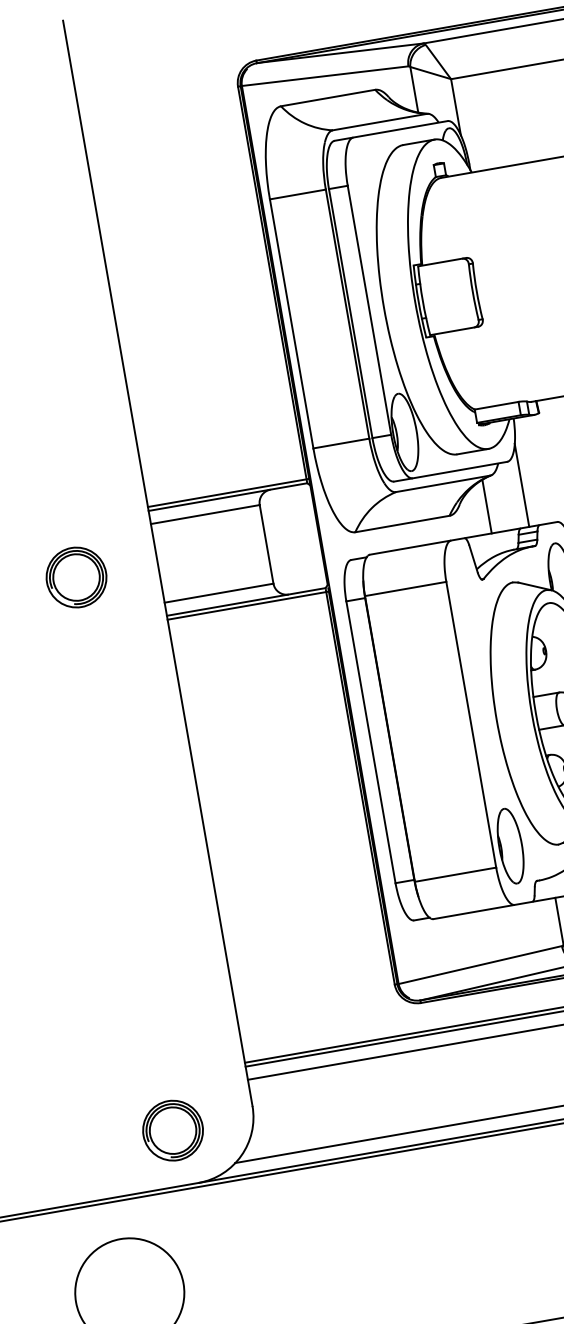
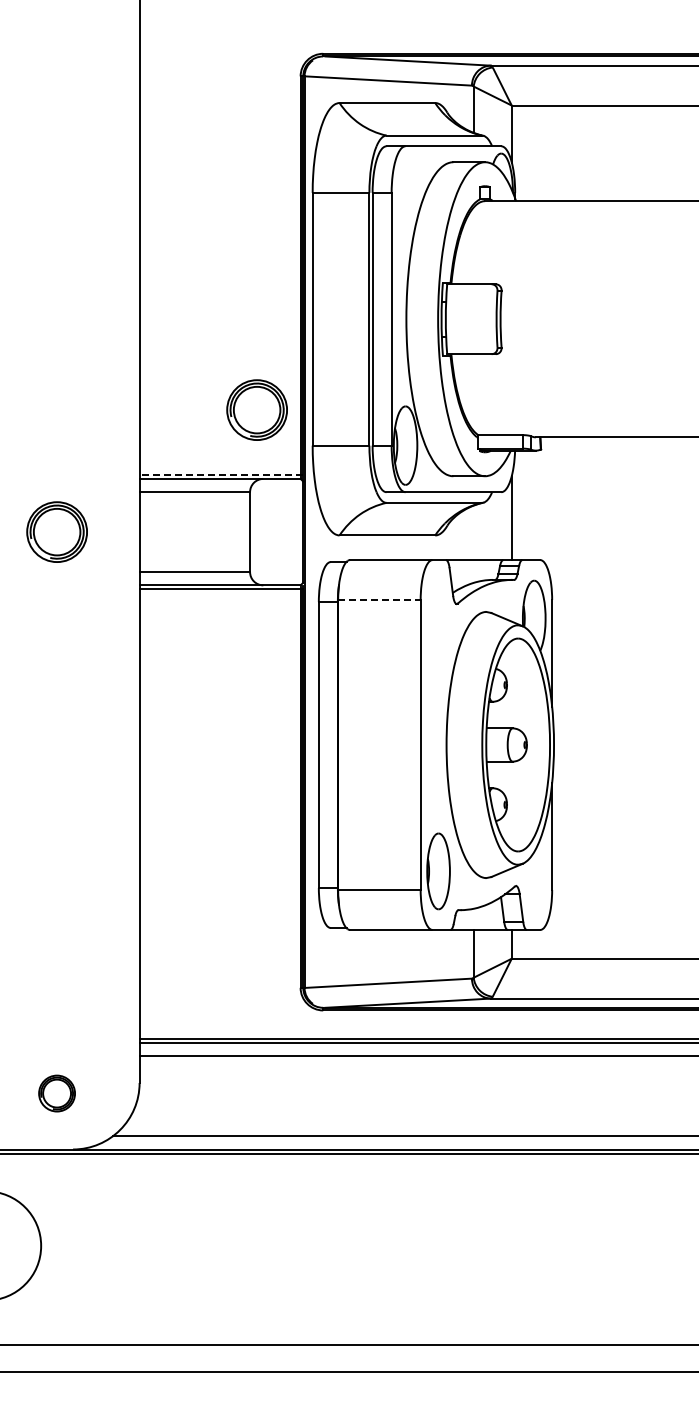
part: (251, 422) -> (256, 409), added
line: (228, 492) -> (221, 474), solid -> dashed
line: (486, 507) -> (473, 533), removed
line: (405, 588) -> (379, 599), solid -> dashed
part: (172, 1130) -> (56, 1093), size x0.6

